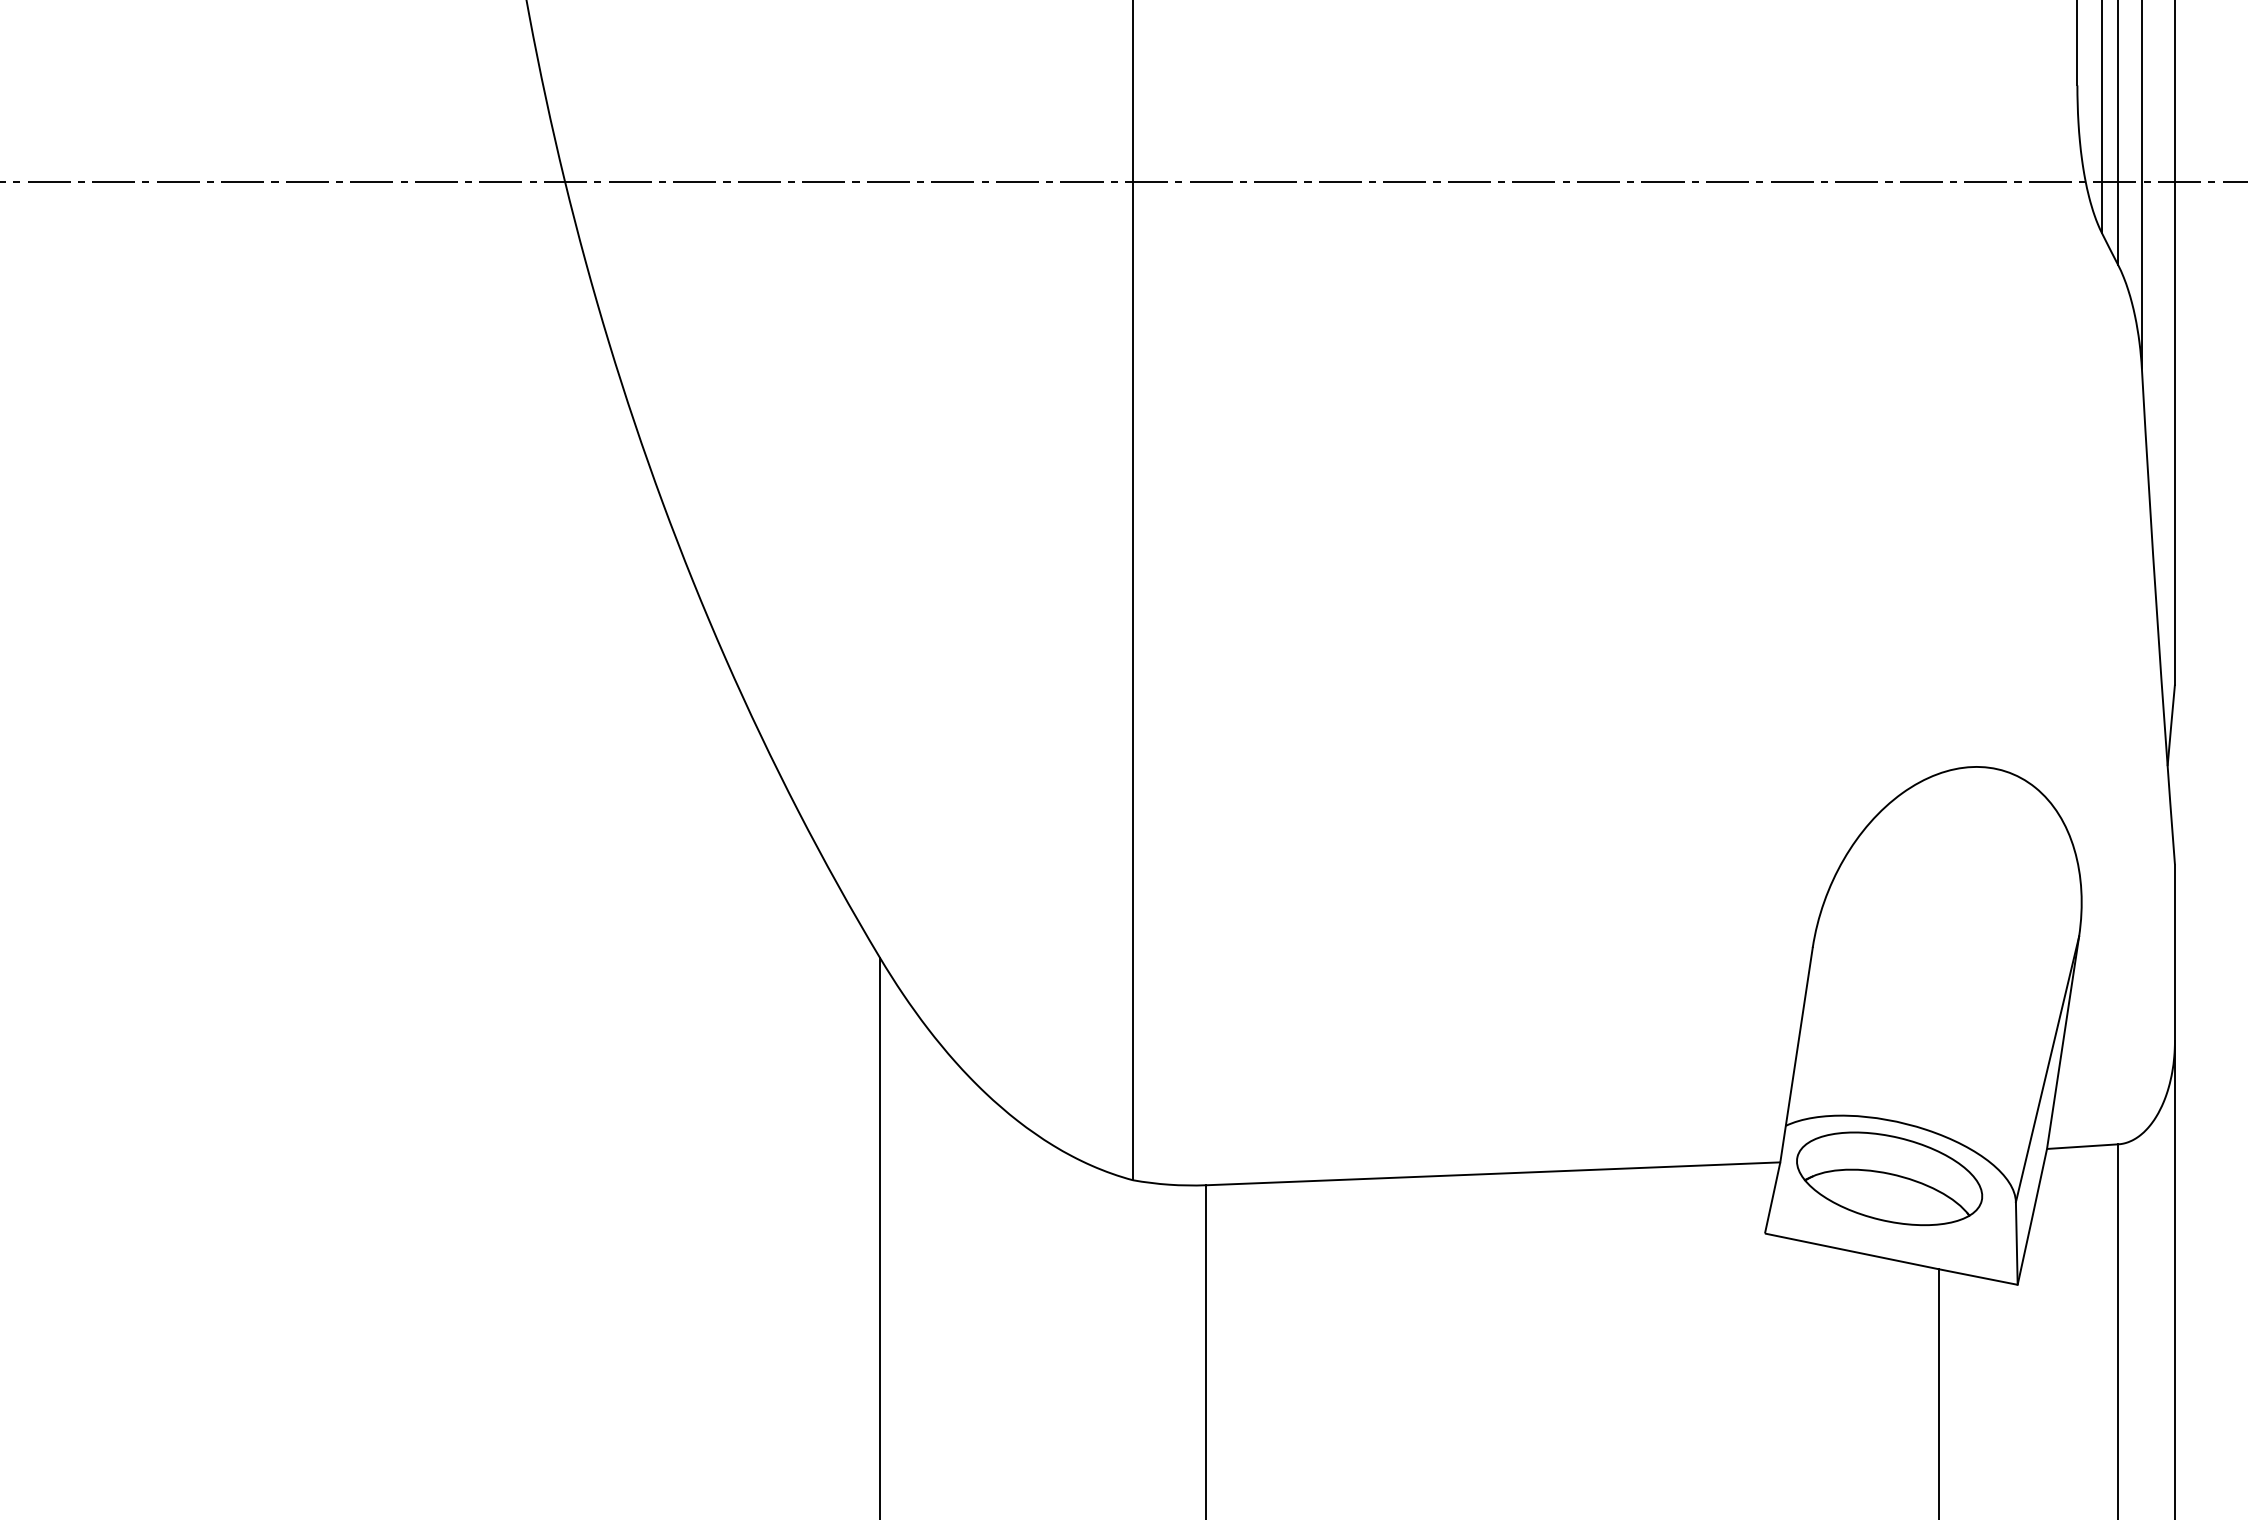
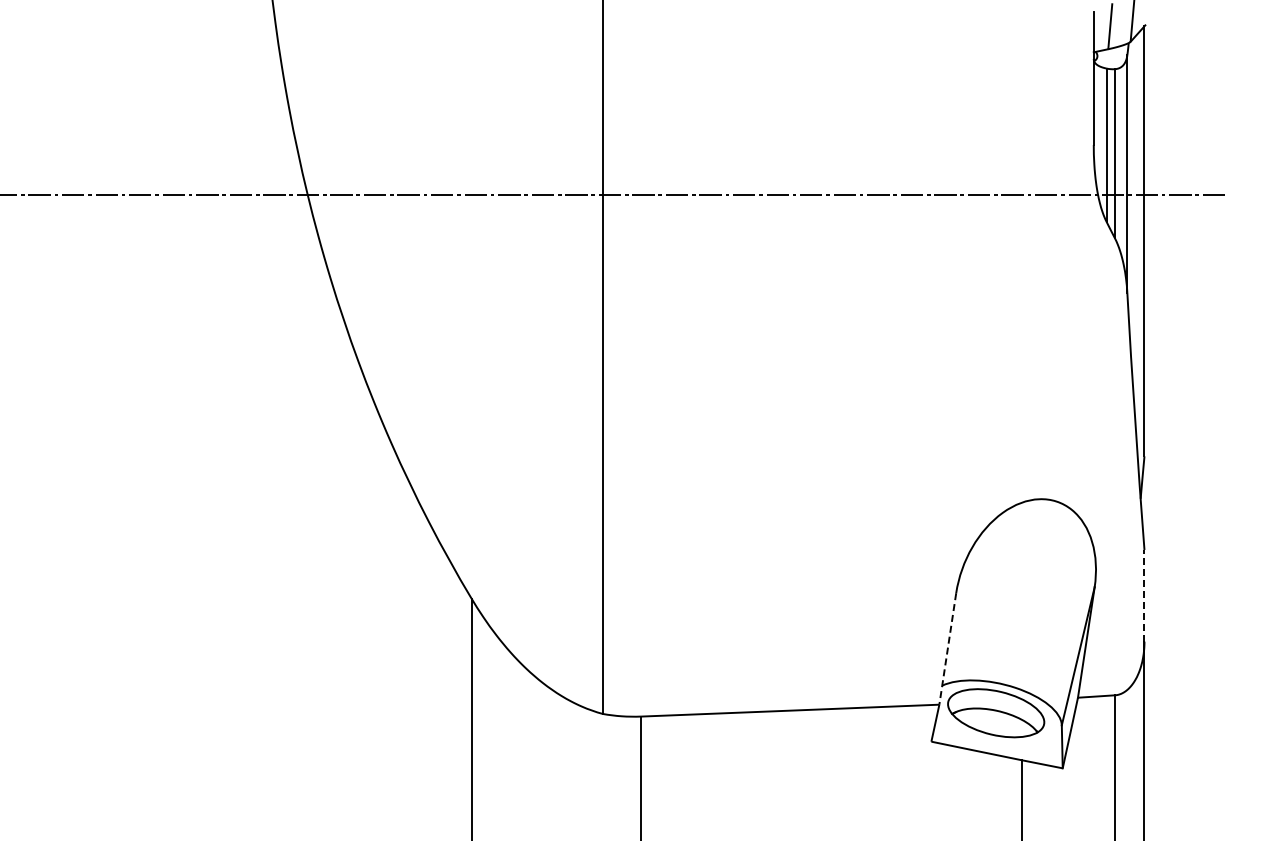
line: (2175, 952) -> (1144, 595), solid -> dashed
line: (1795, 1056) -> (947, 649), solid -> dashed

